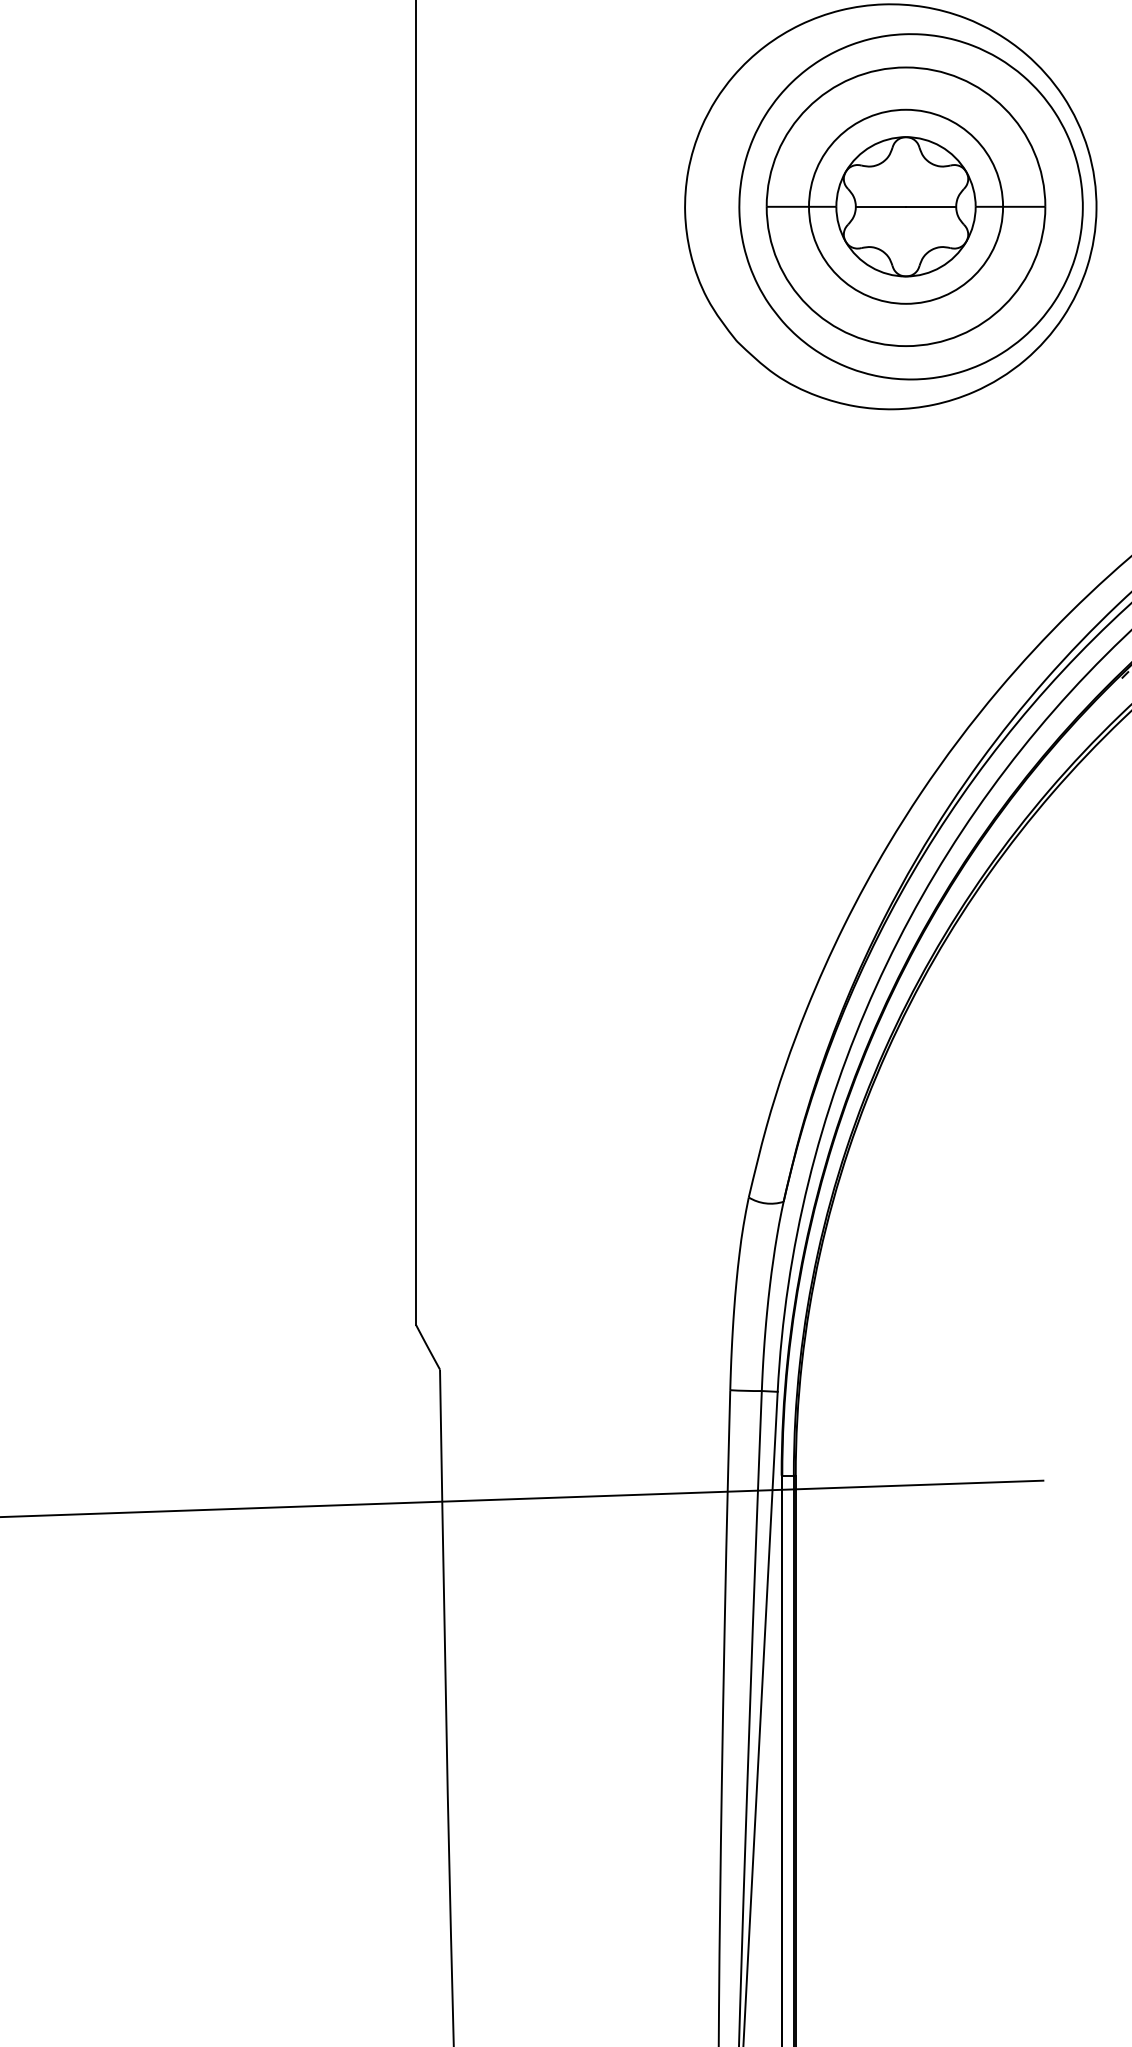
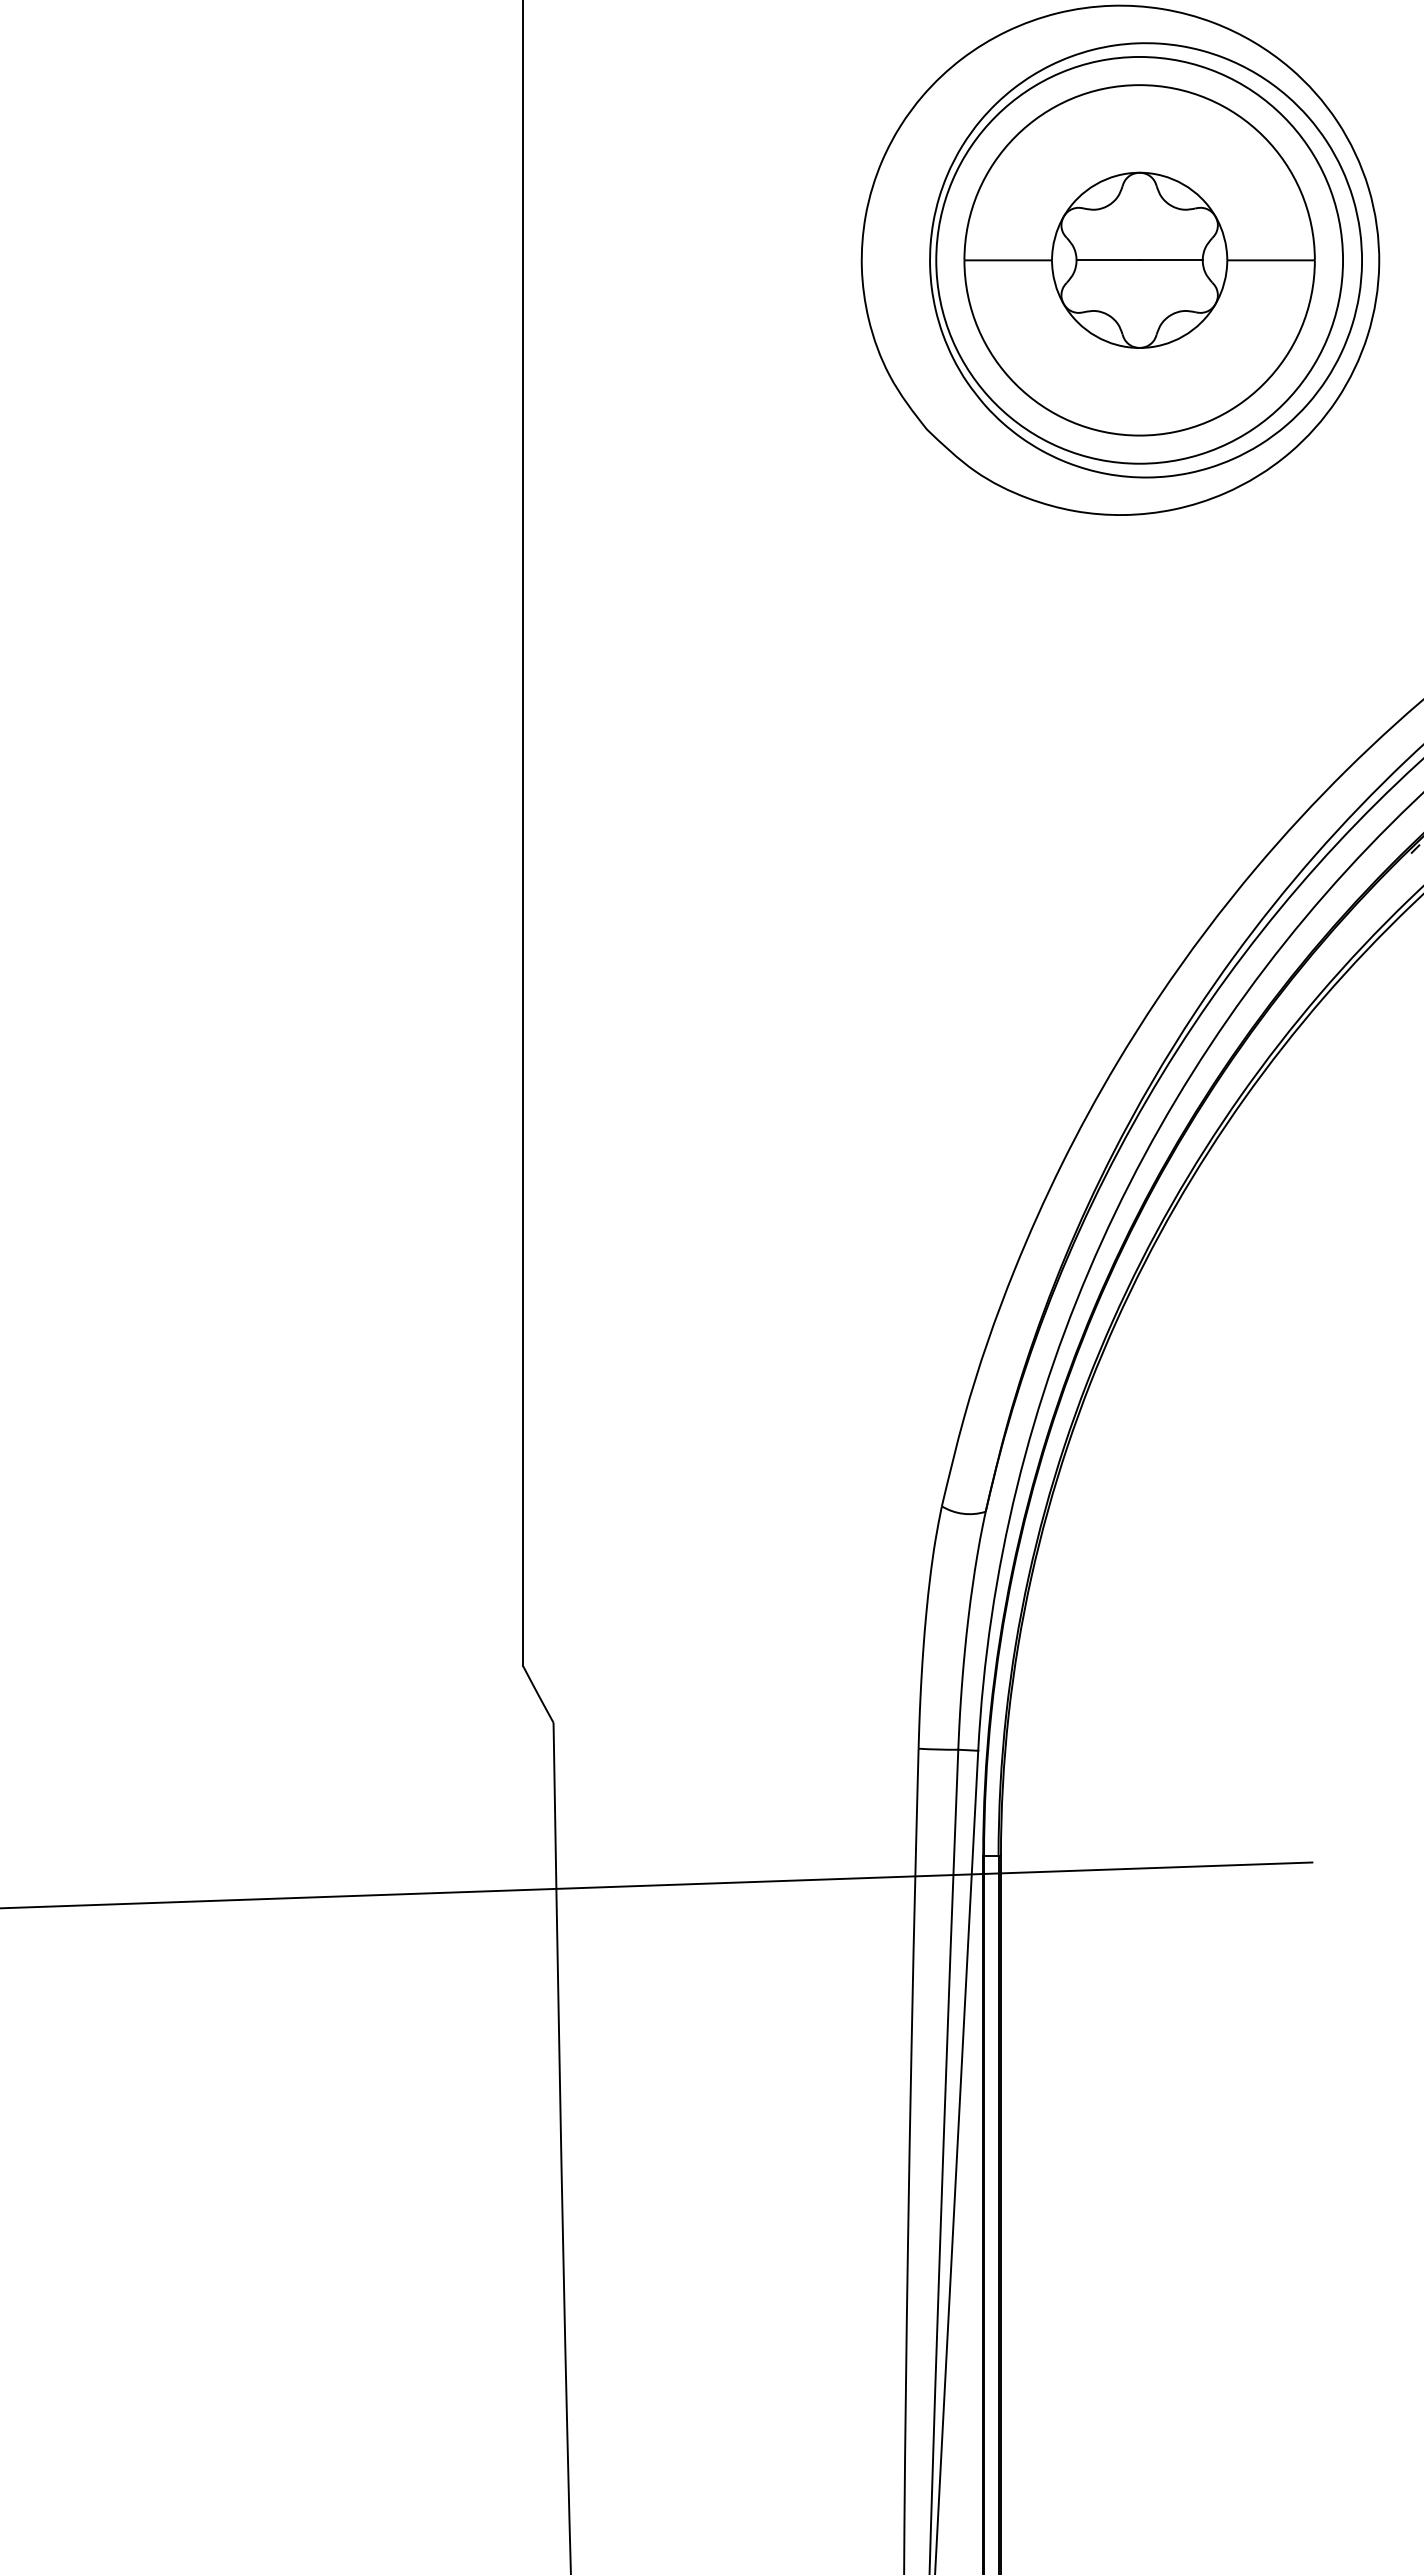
circle: (905, 206) -> (1139, 259), size x1.67

